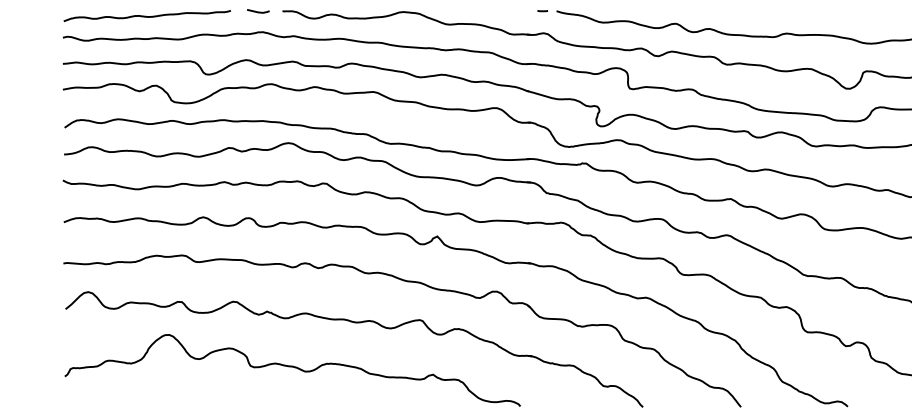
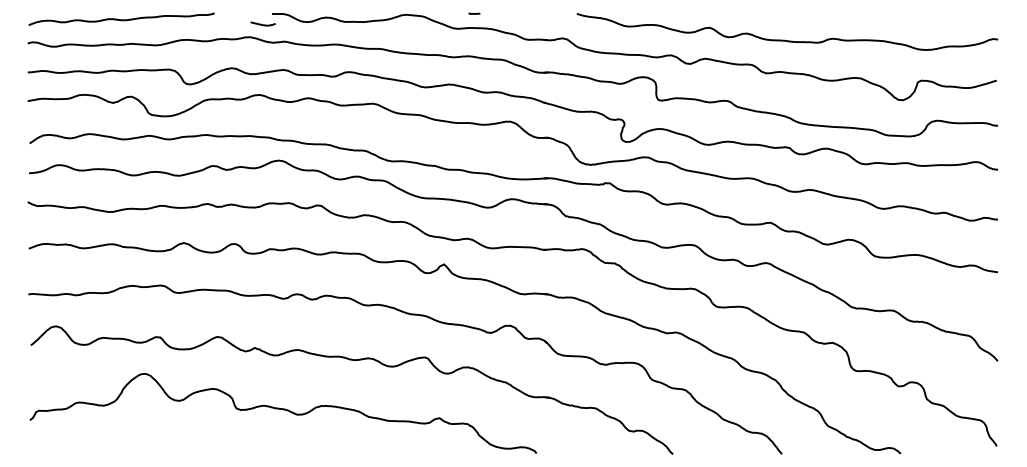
line: (256, 10) -> (261, 23), moved
line: (542, 10) -> (474, 13), moved

